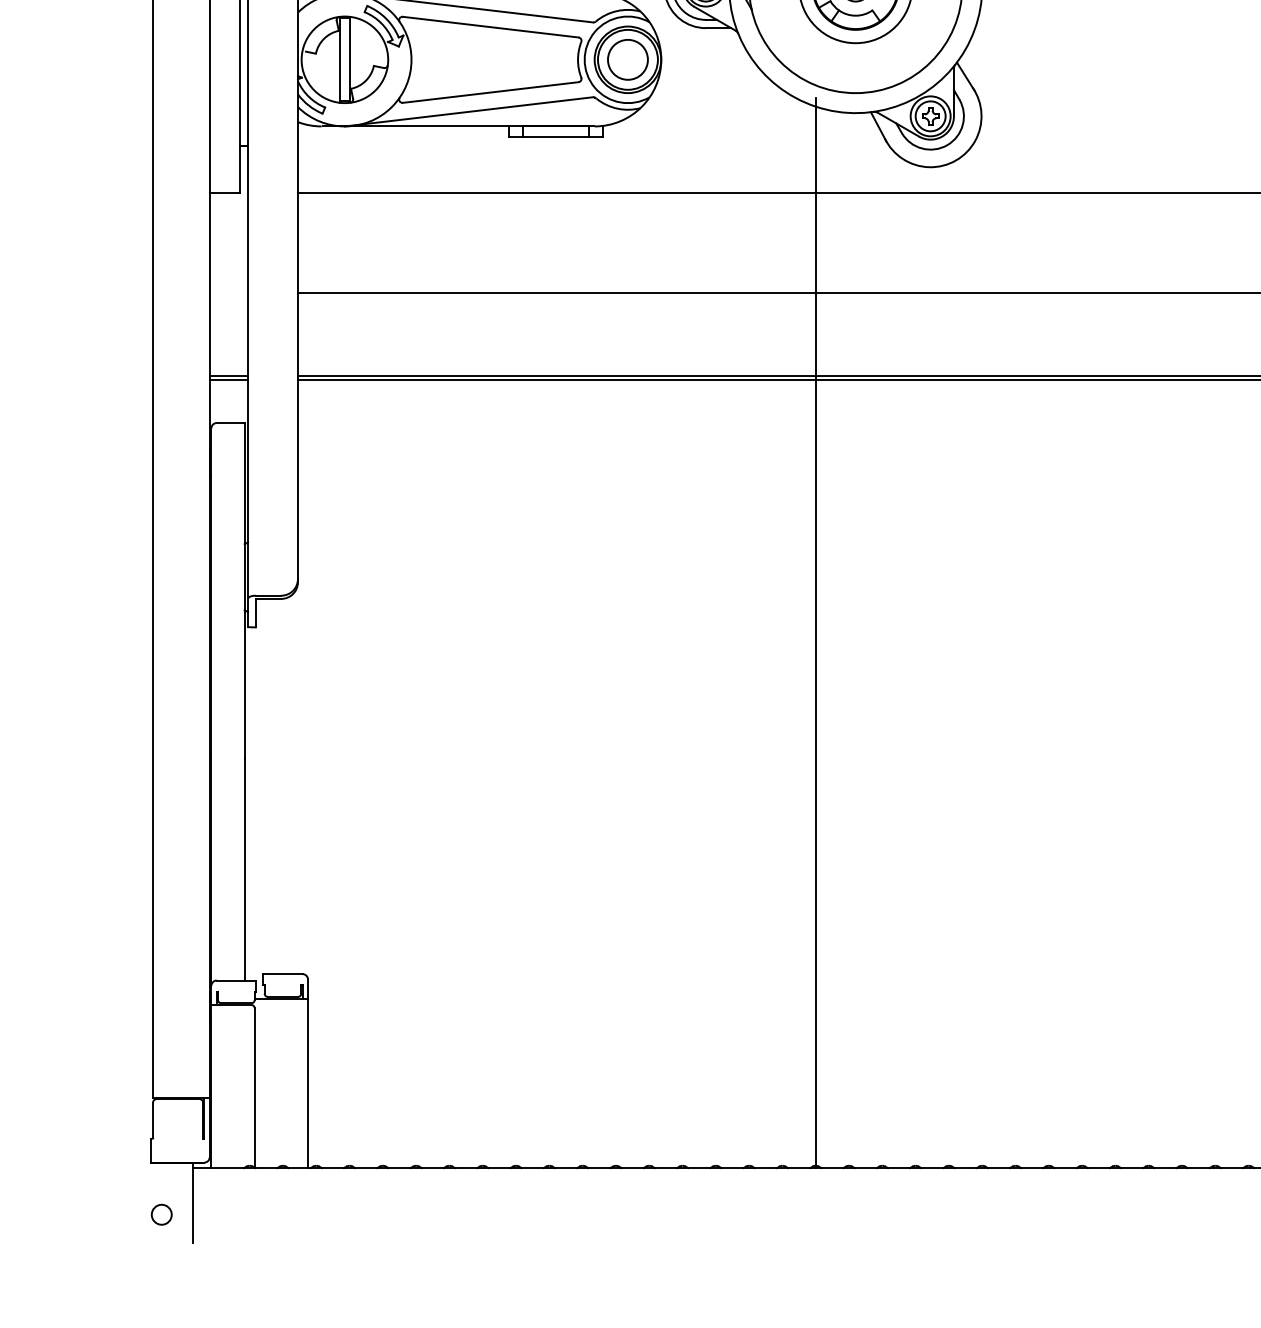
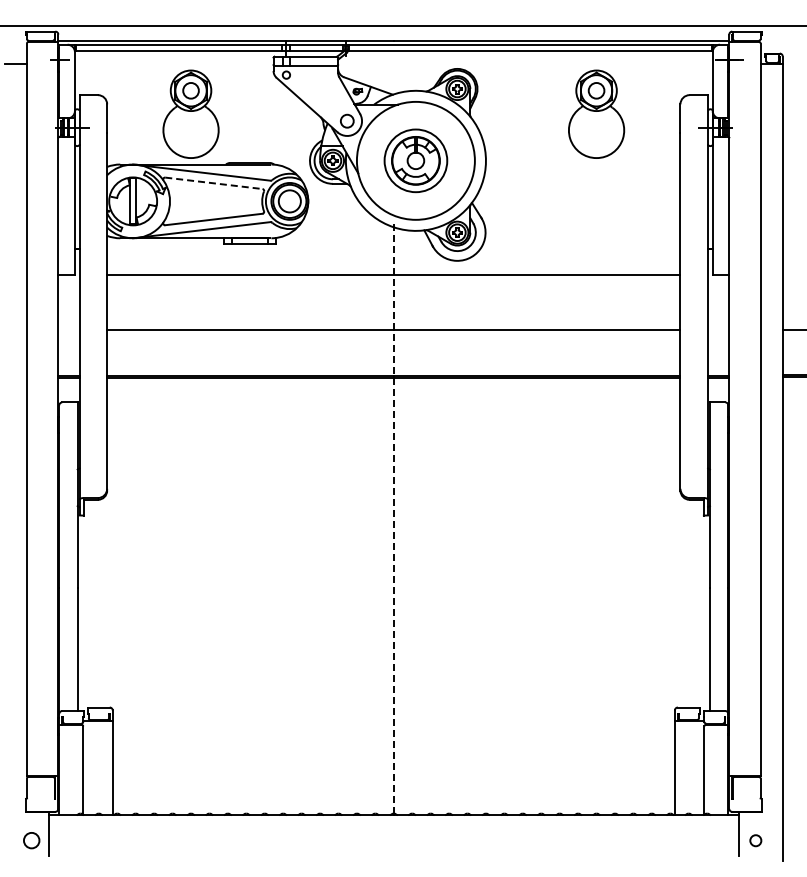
line: (490, 27) -> (213, 183), solid -> dashed
line: (815, 630) -> (393, 517), solid -> dashed
circle: (161, 1214) -> (31, 840), size x1.4

